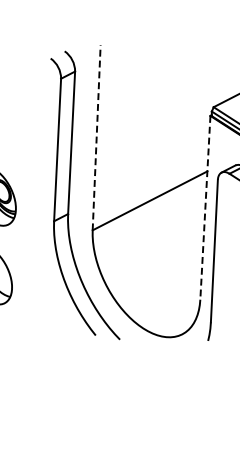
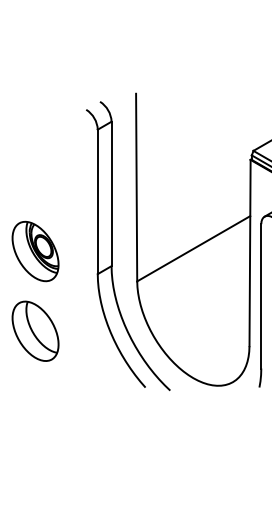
line: (96, 137) -> (136, 187), dashed -> solid
line: (205, 208) -> (250, 253), dashed -> solid

